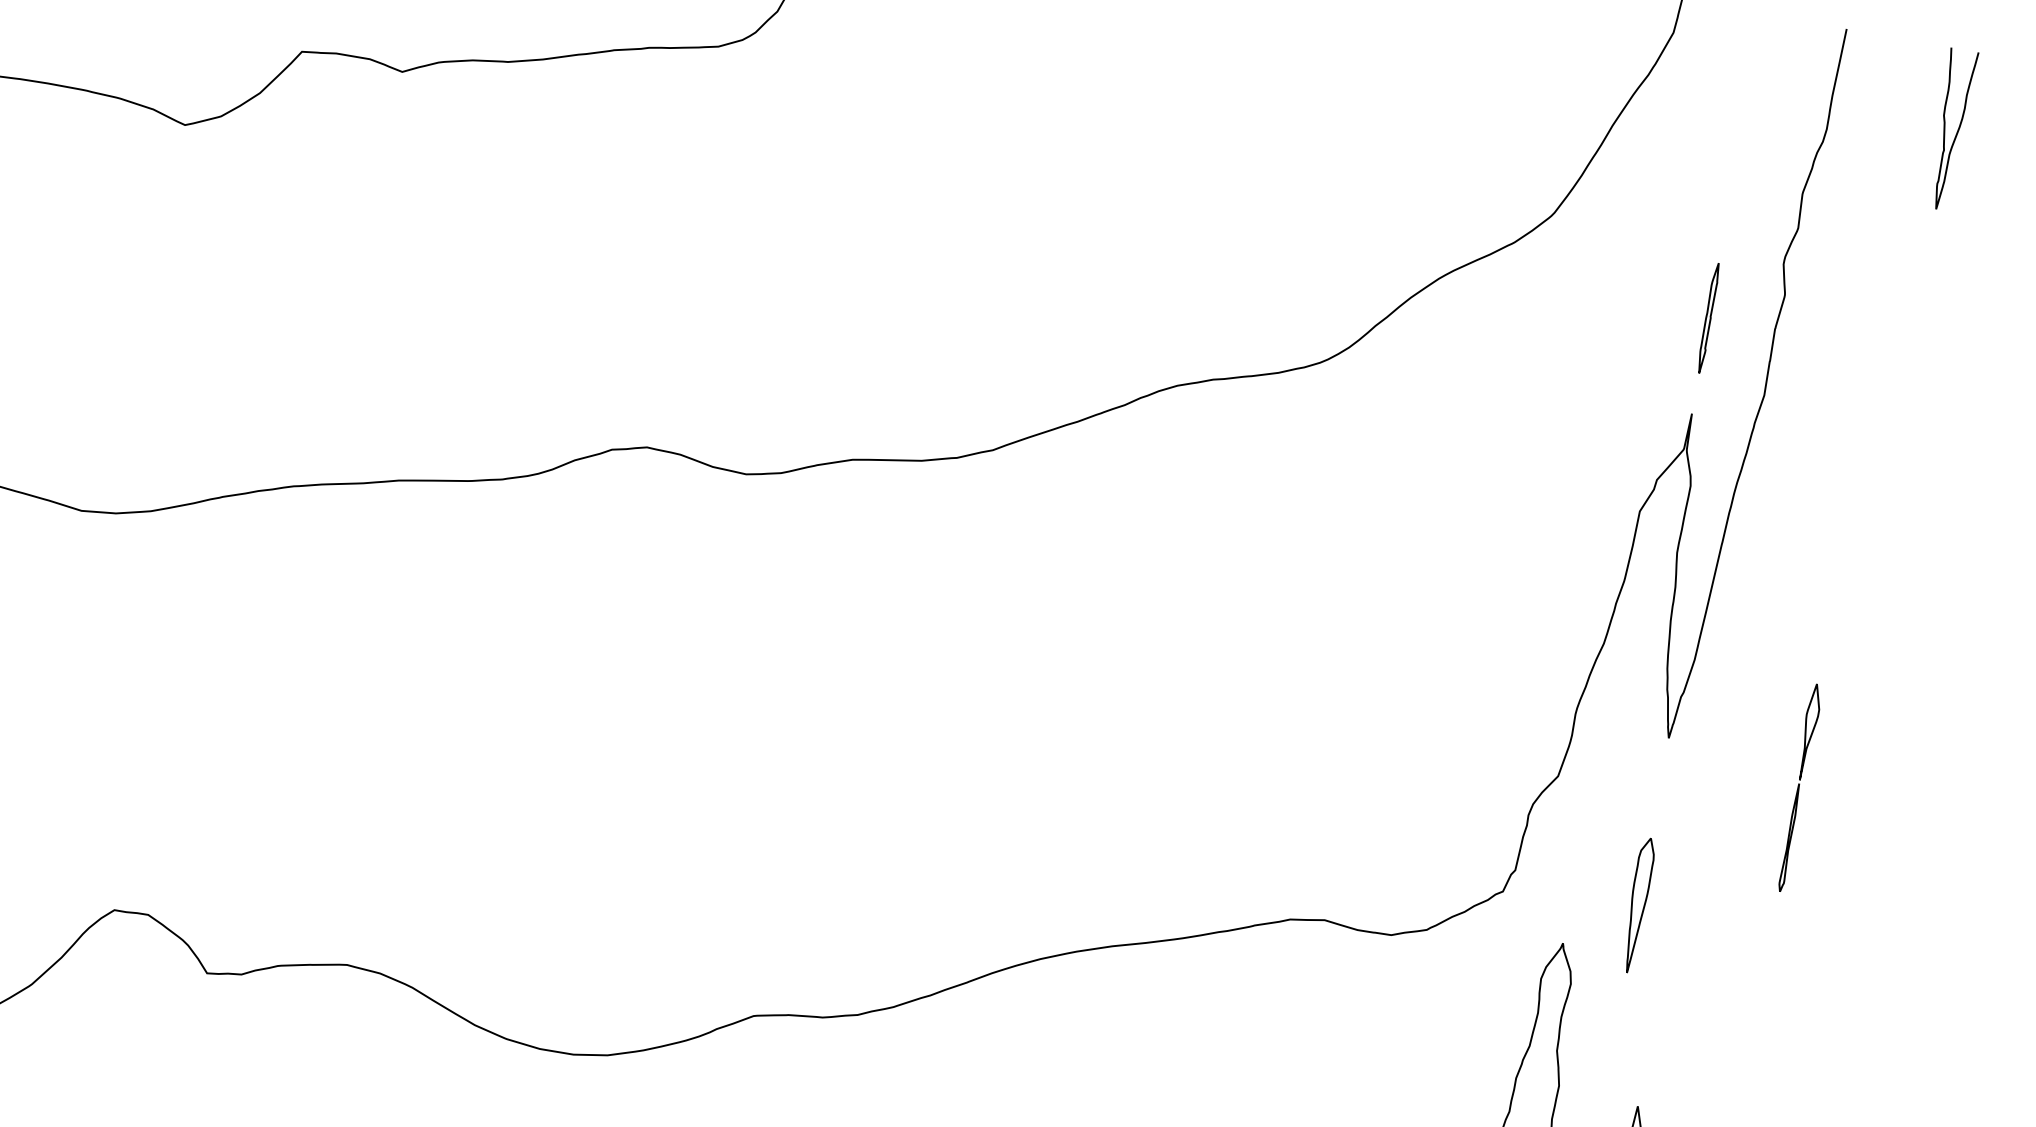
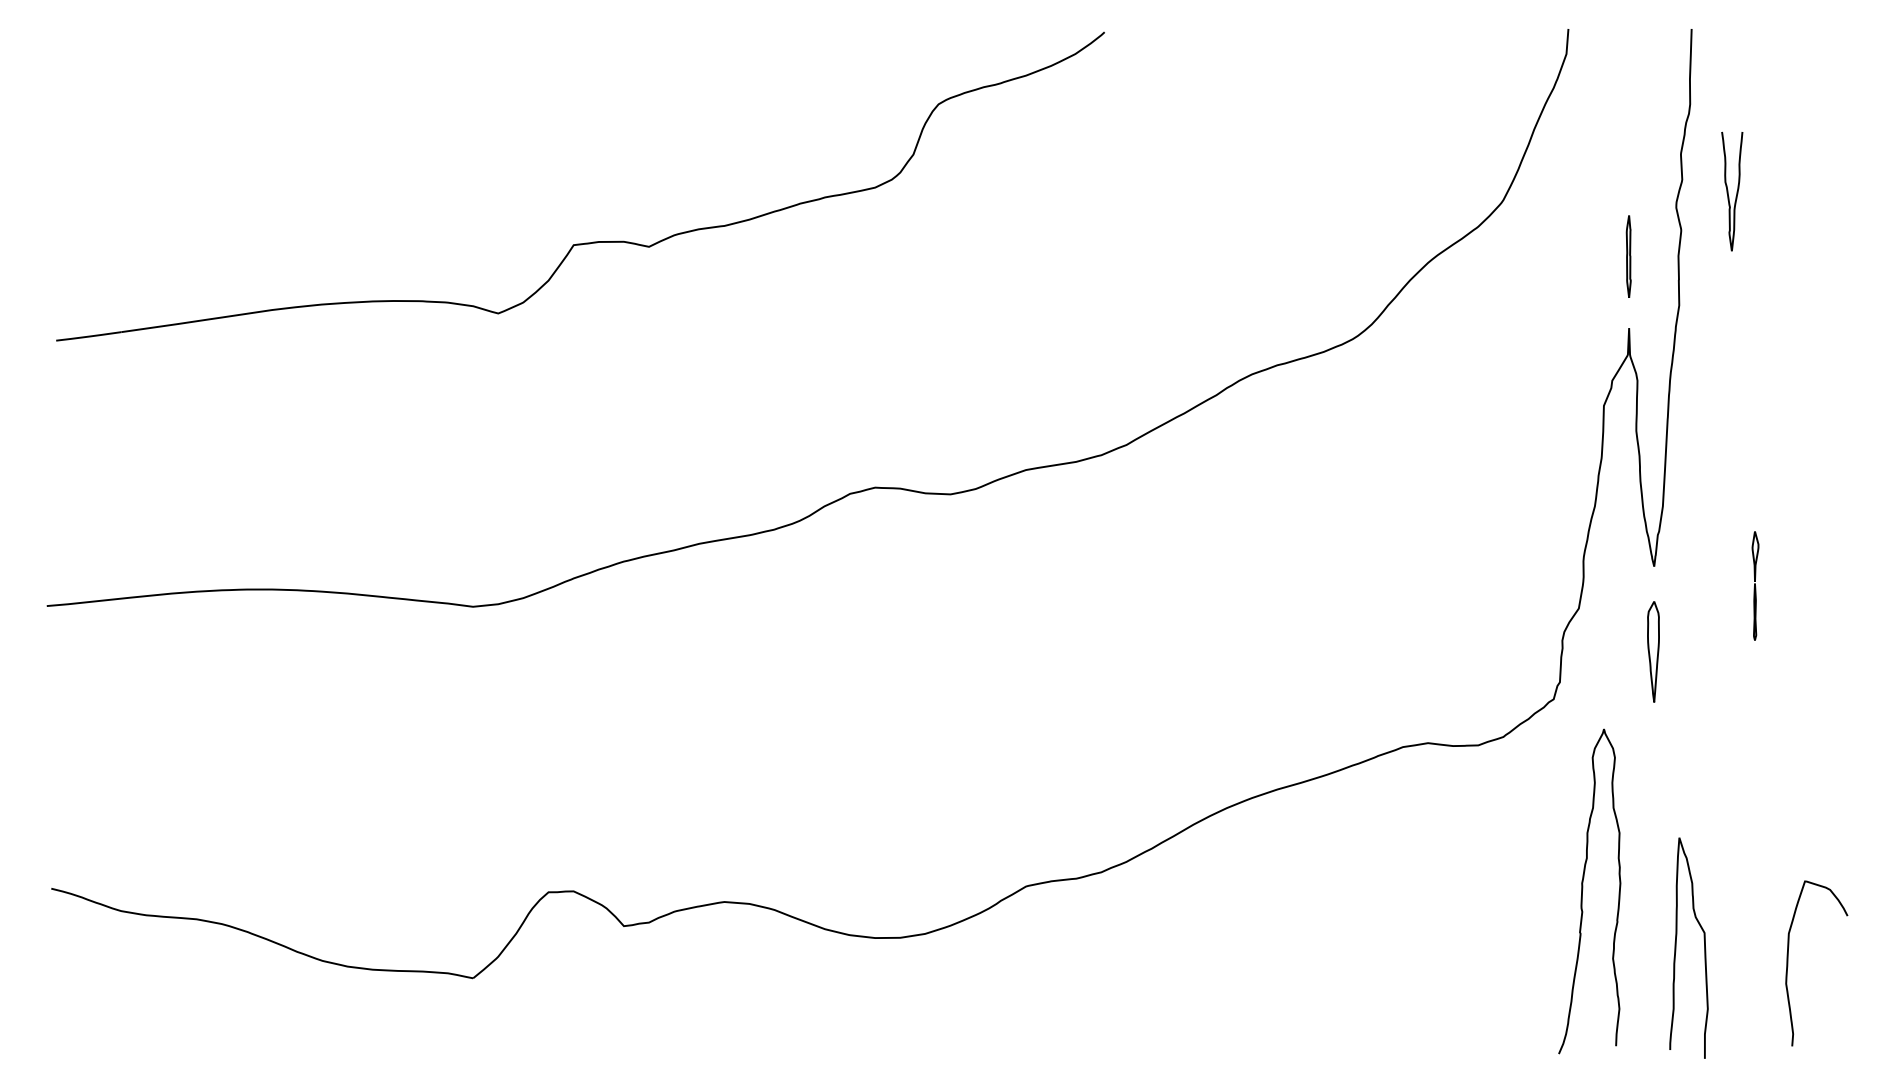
curve: (1945, 128) -> (1728, 191), moved
part: (1799, 787) -> (1755, 585), size x0.7
part: (1638, 904) -> (1653, 651), moved

